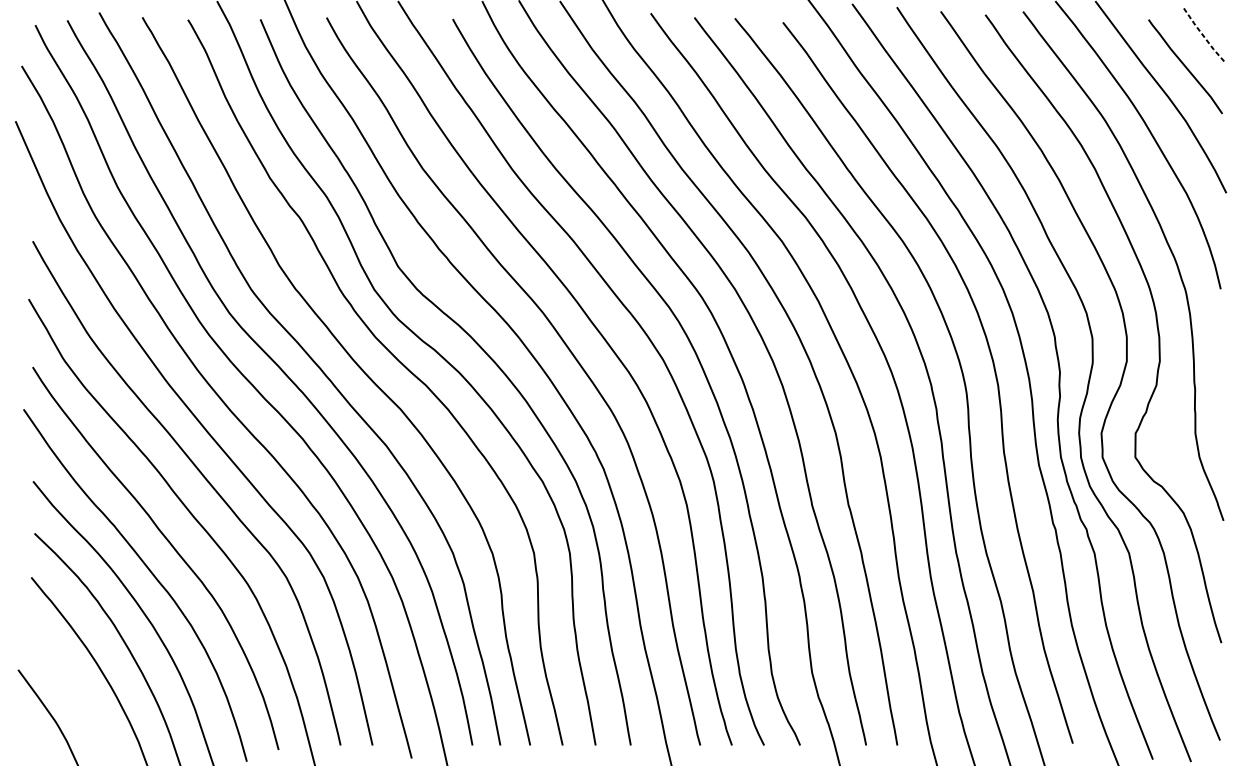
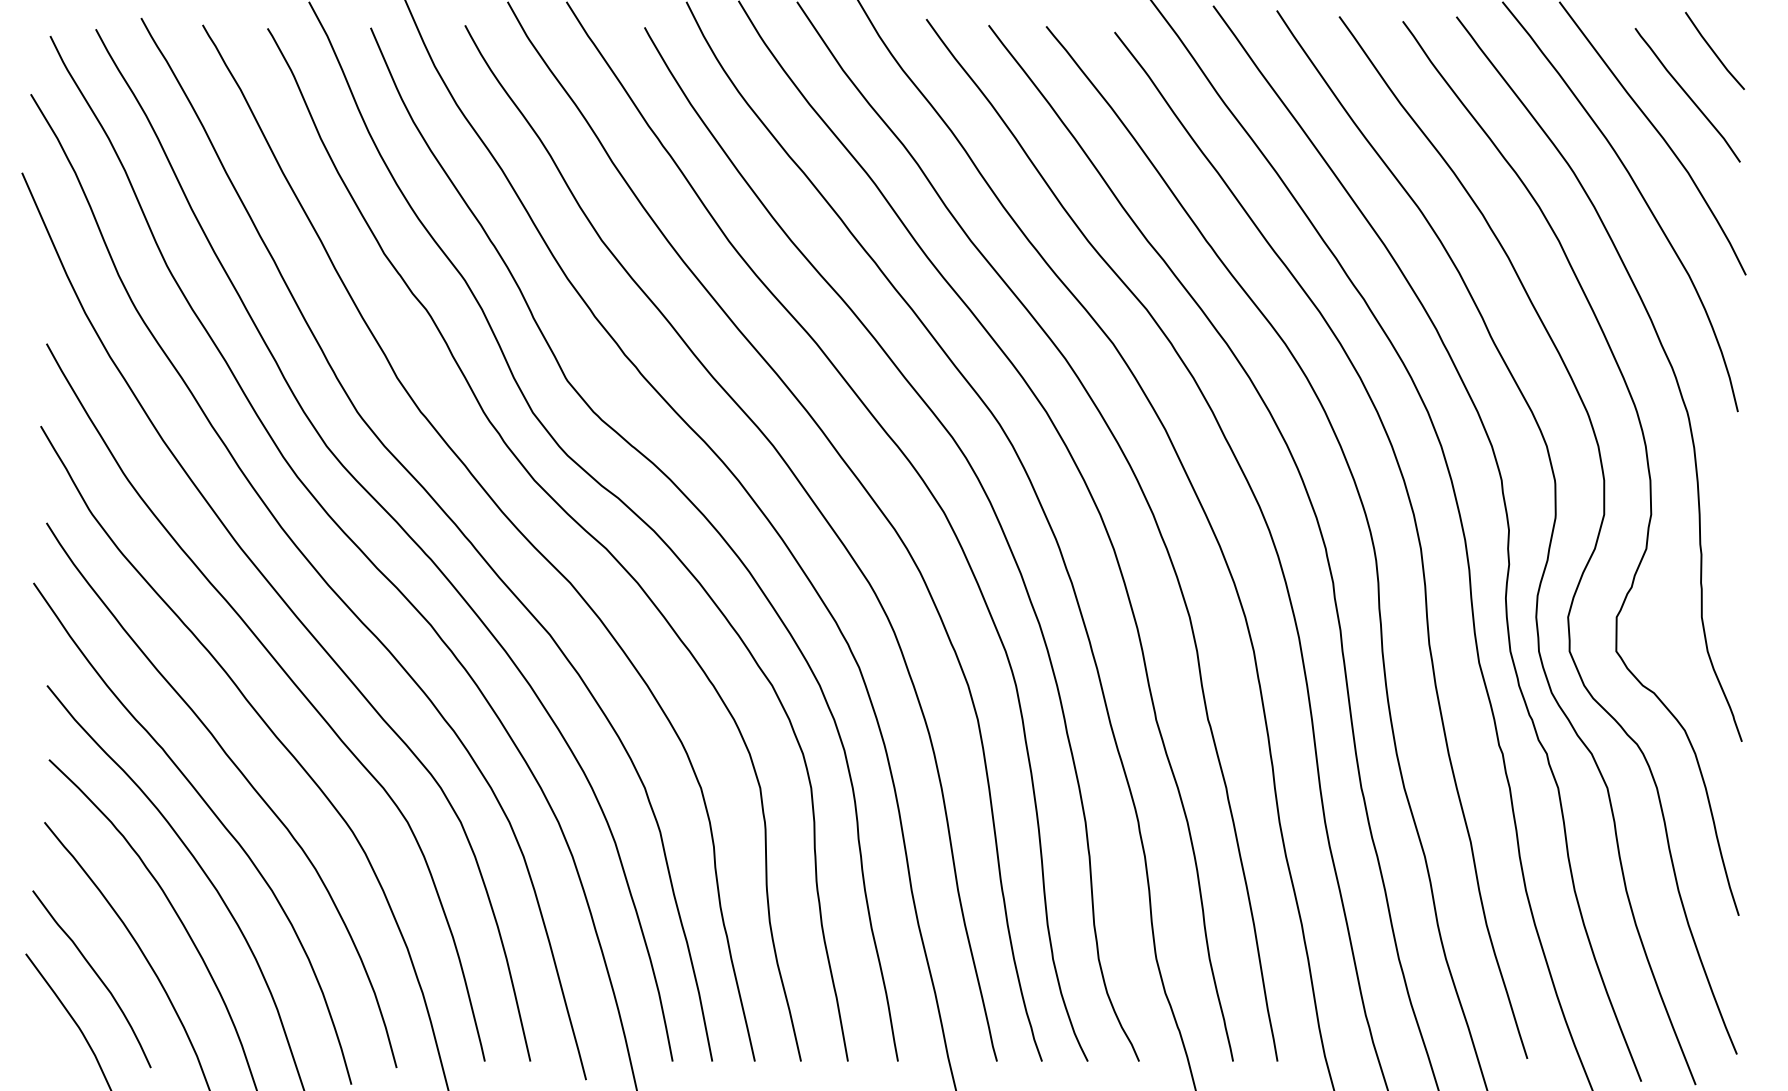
line: (1203, 36) -> (1713, 51), dashed -> solid
curve: (68, 686) -> (97, 977), added

